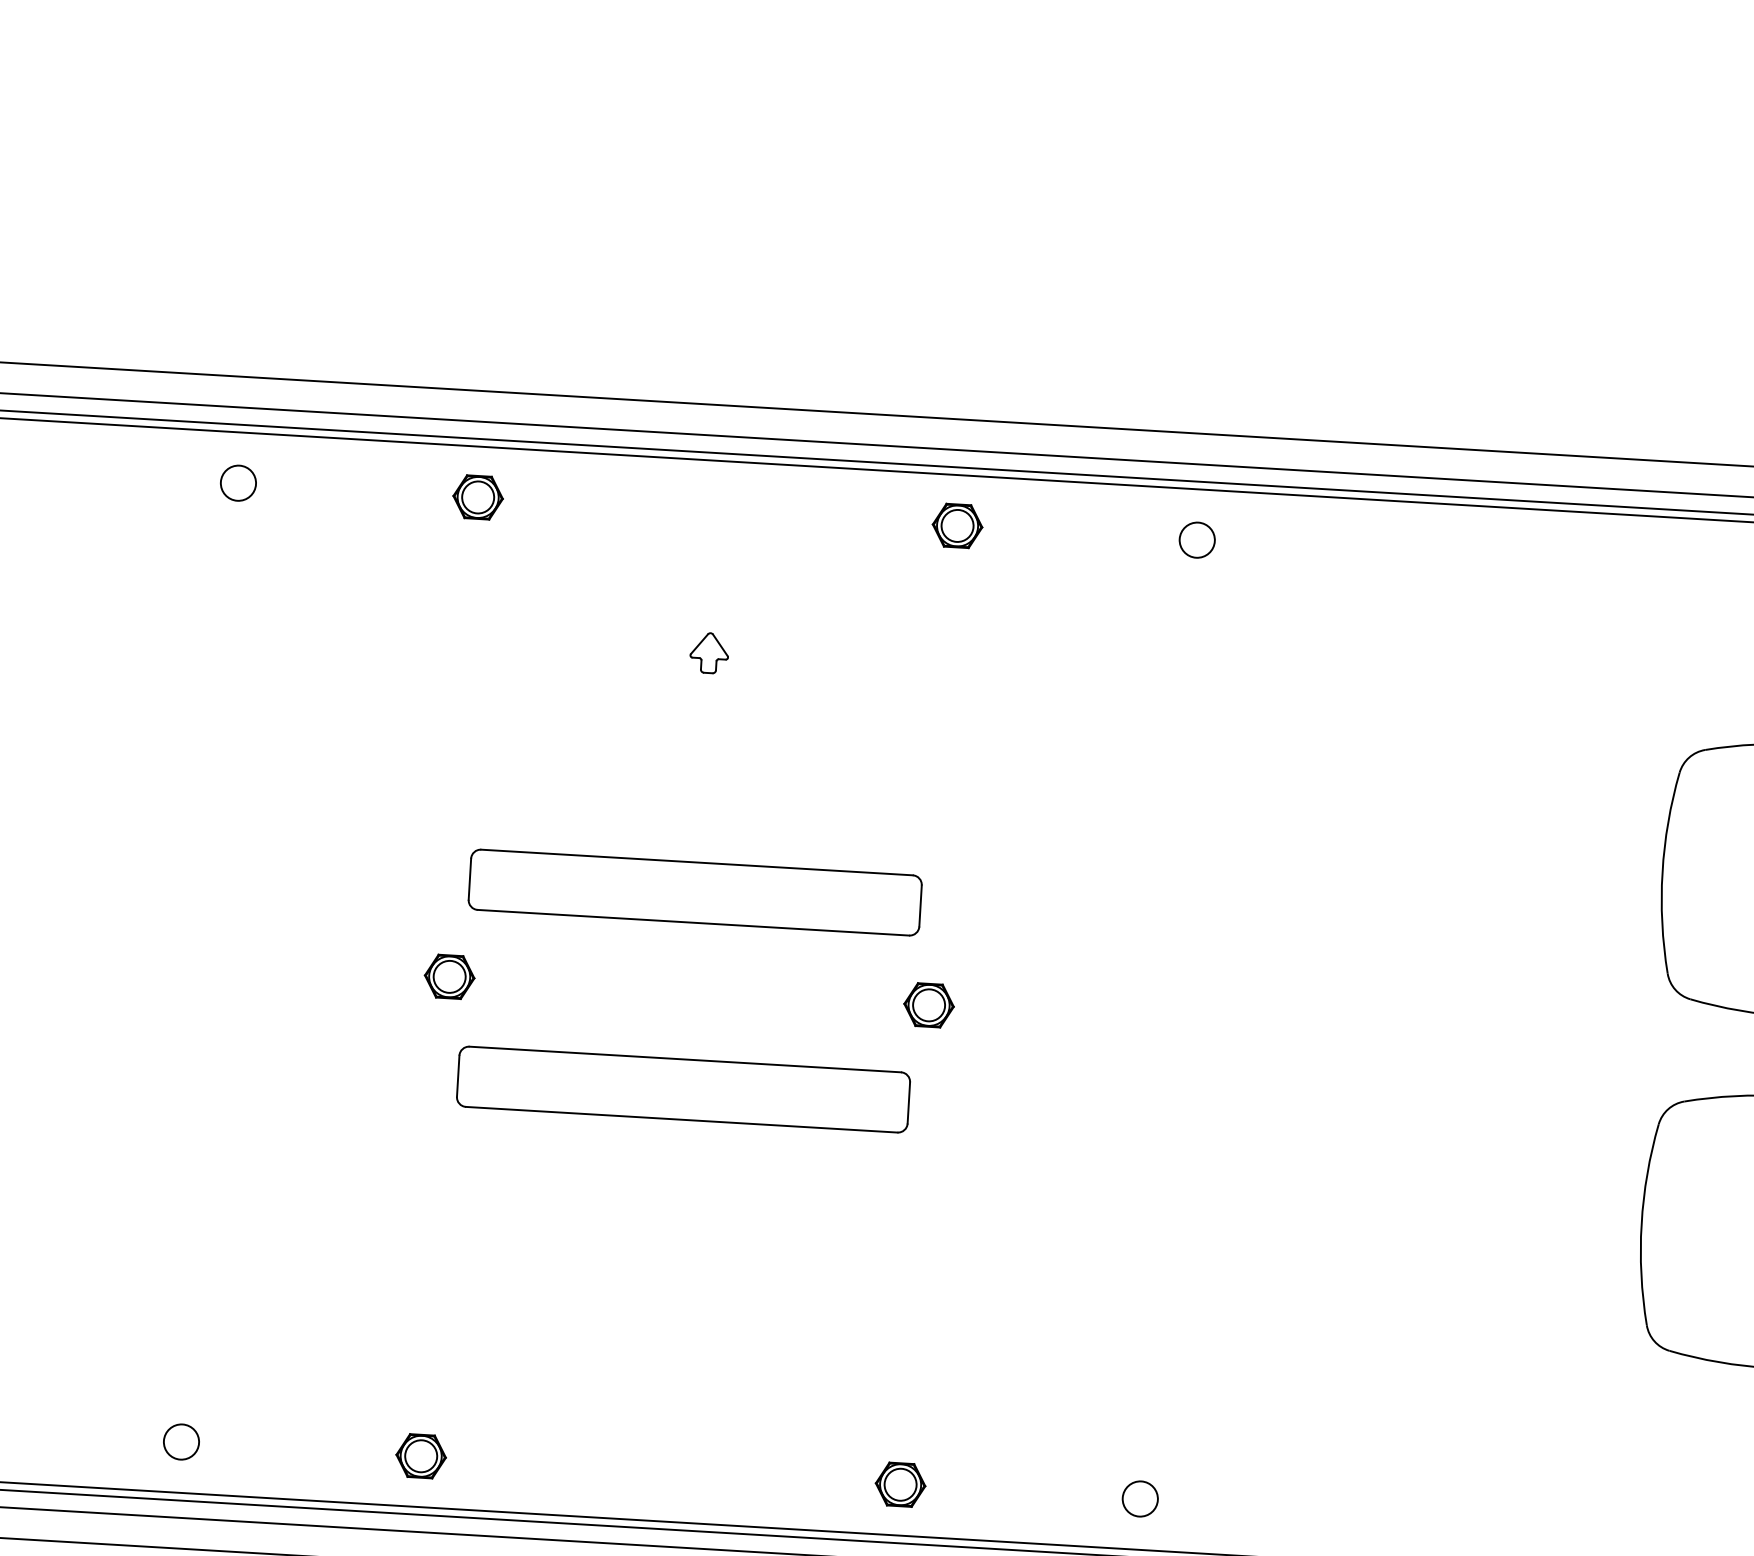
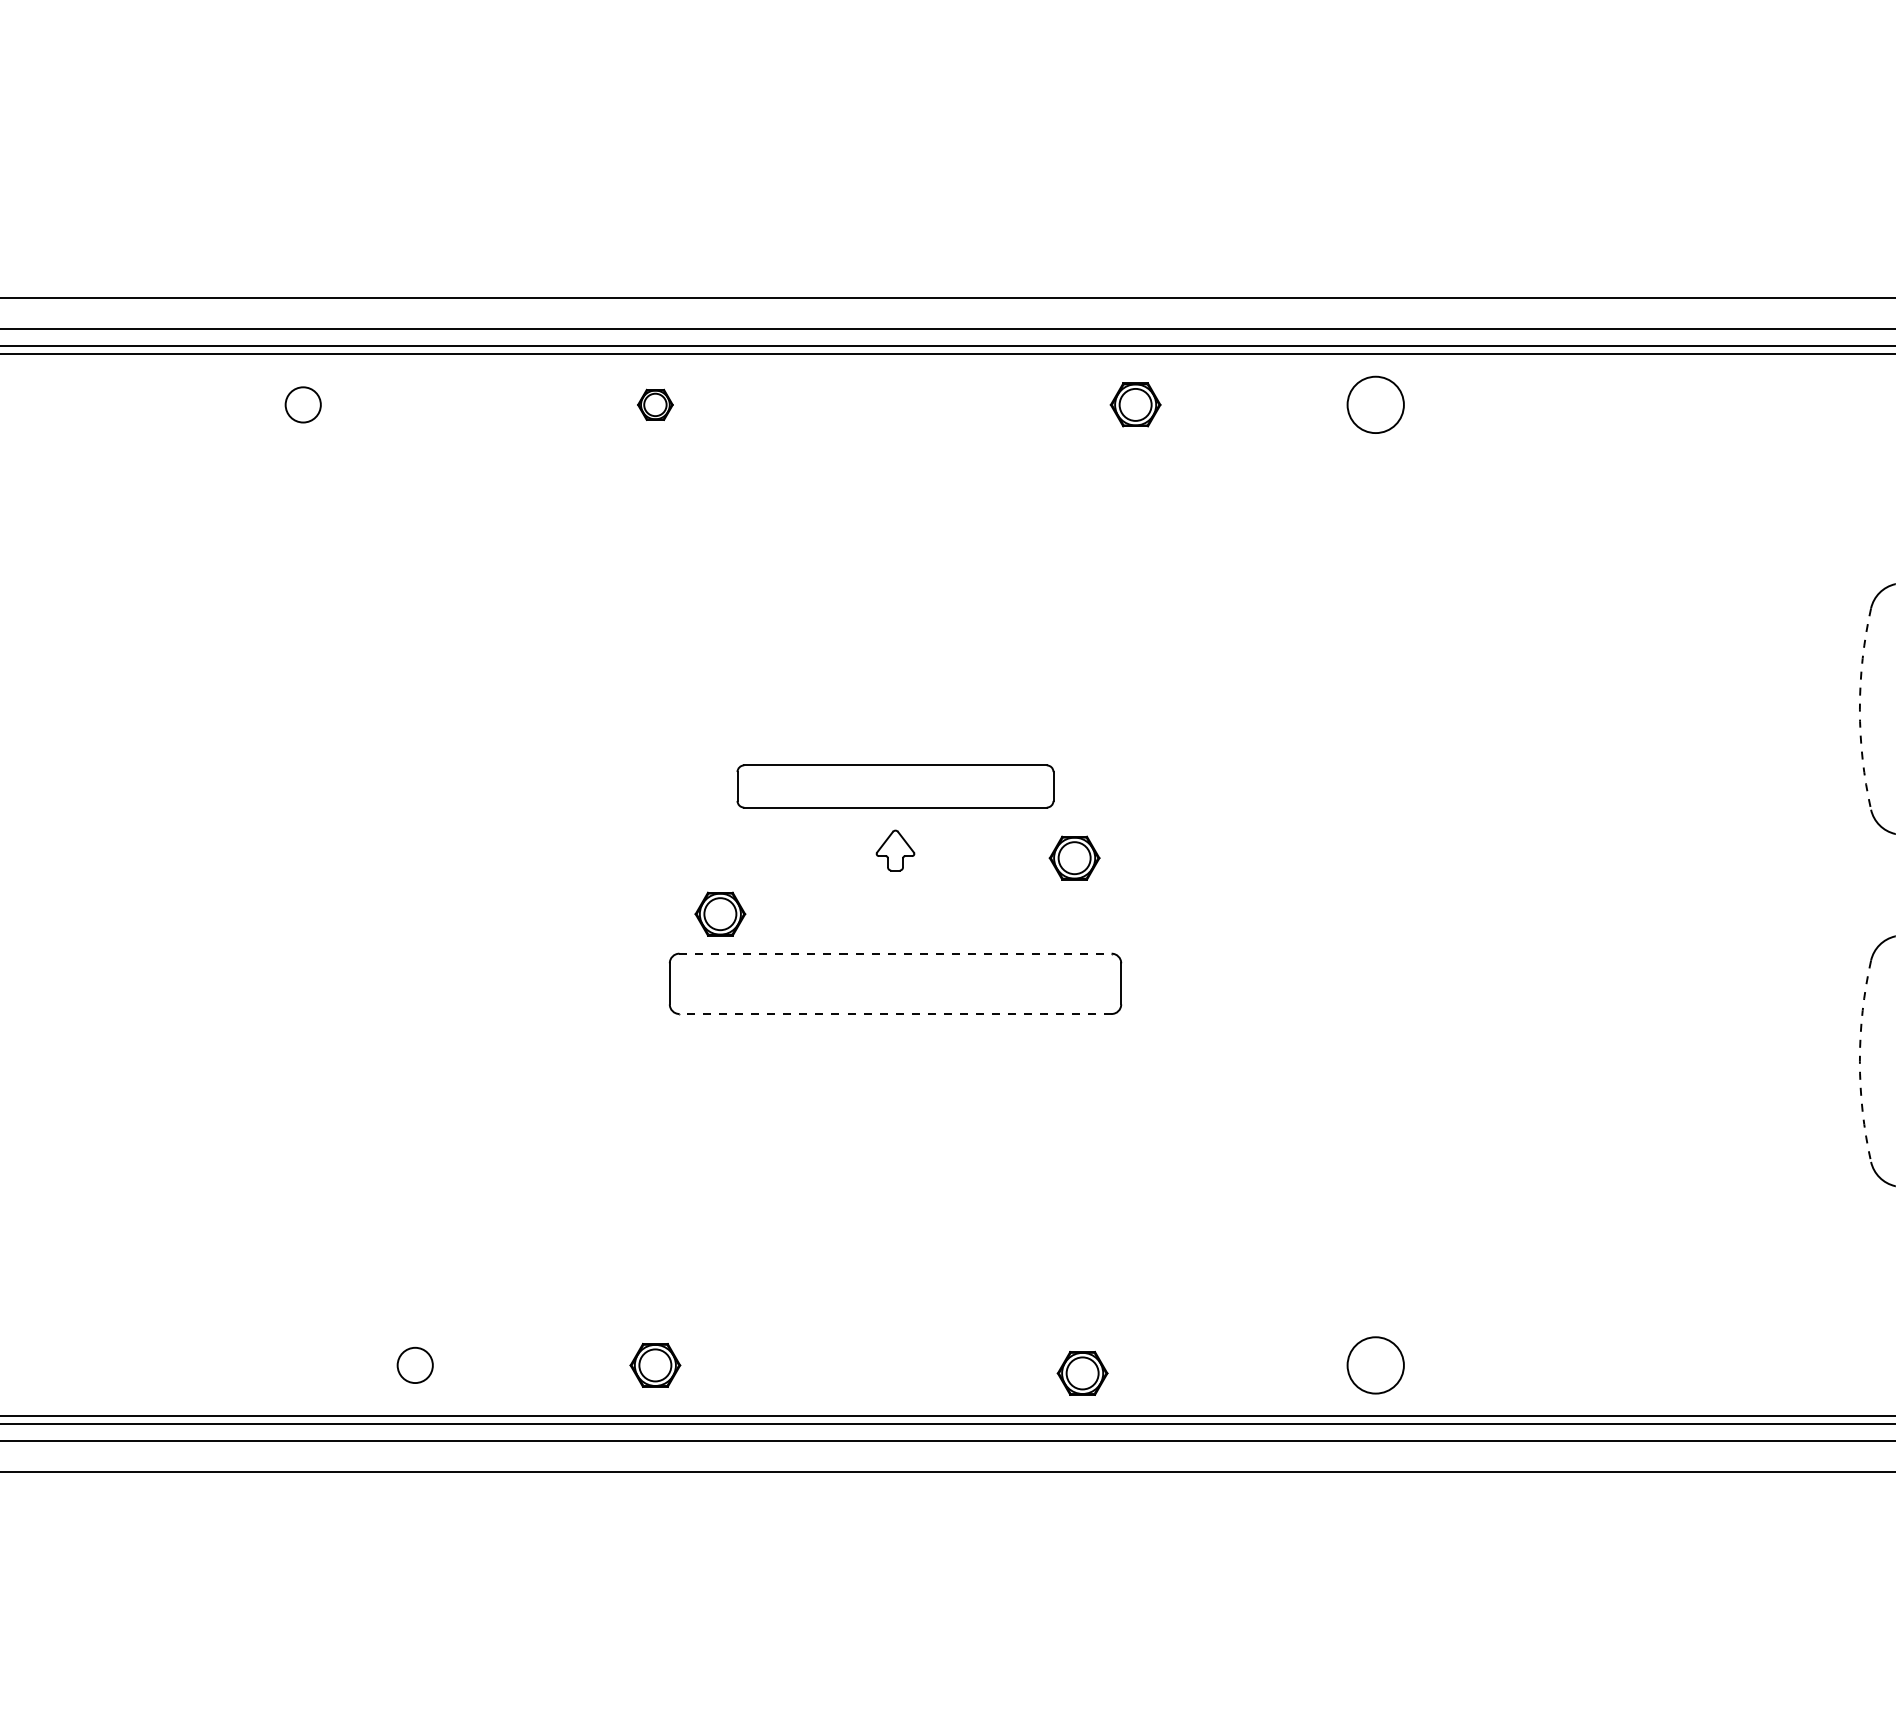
circle: (237, 482) -> (302, 404), moved
part: (478, 497) -> (655, 404), size x0.7
circle: (1197, 539) -> (1375, 404), size x1.6
part: (709, 653) -> (895, 850), moved
arc: (1662, 872) -> (1859, 709), solid -> dashed
part: (695, 892) -> (895, 786), size x0.7
part: (449, 976) -> (720, 913), moved
part: (928, 1004) -> (1074, 857), moved
line: (686, 1059) -> (896, 953), solid -> dashed
line: (681, 1120) -> (895, 1014), solid -> dashed
arc: (1641, 1224) -> (1859, 1061), solid -> dashed
part: (900, 1483) -> (1082, 1372), moved
circle: (1140, 1499) -> (1375, 1365), size x1.6

